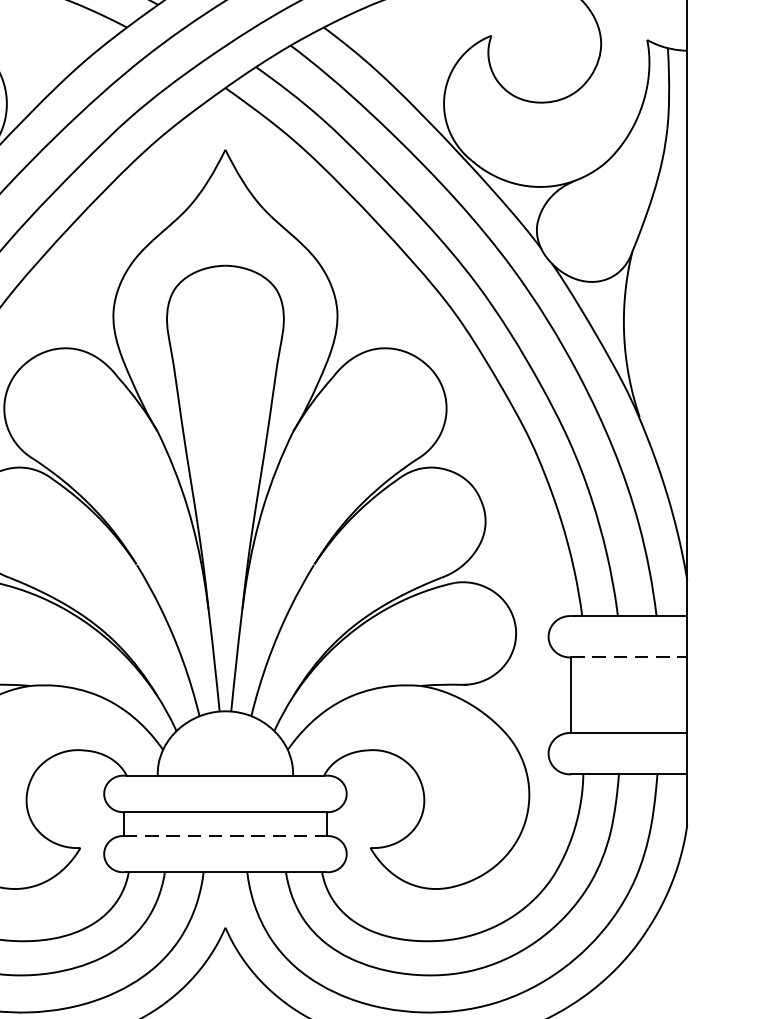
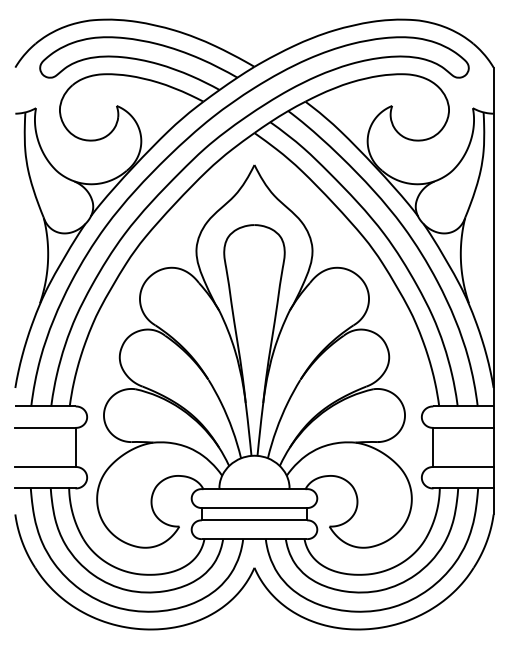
line: (631, 656) -> (464, 427), dashed -> solid
line: (225, 836) -> (254, 520), dashed -> solid

